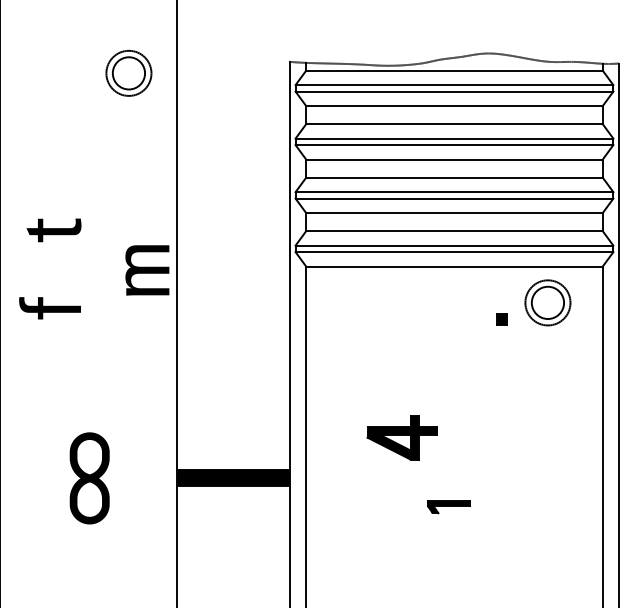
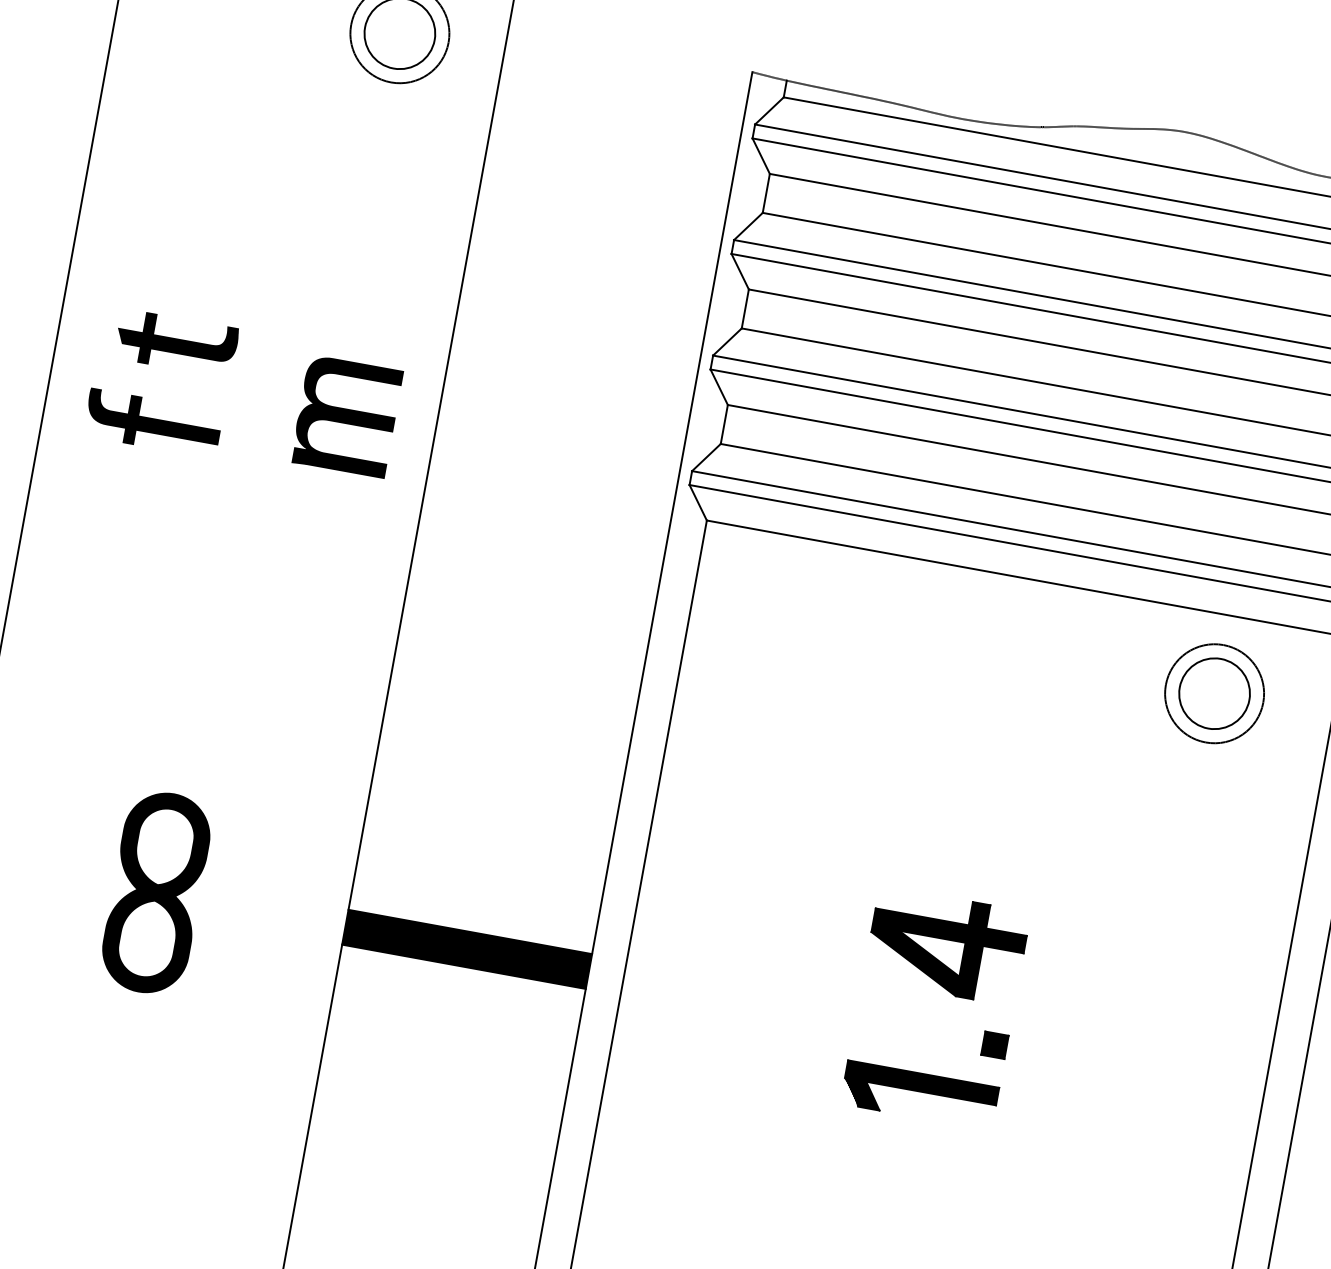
part: (147, 270) -> (347, 416), moved
part: (49, 308) -> (151, 423), moved
part: (501, 319) -> (993, 1045), moved
part: (401, 437) -> (944, 944), moved
part: (448, 507) -> (919, 1096), size x1.67

